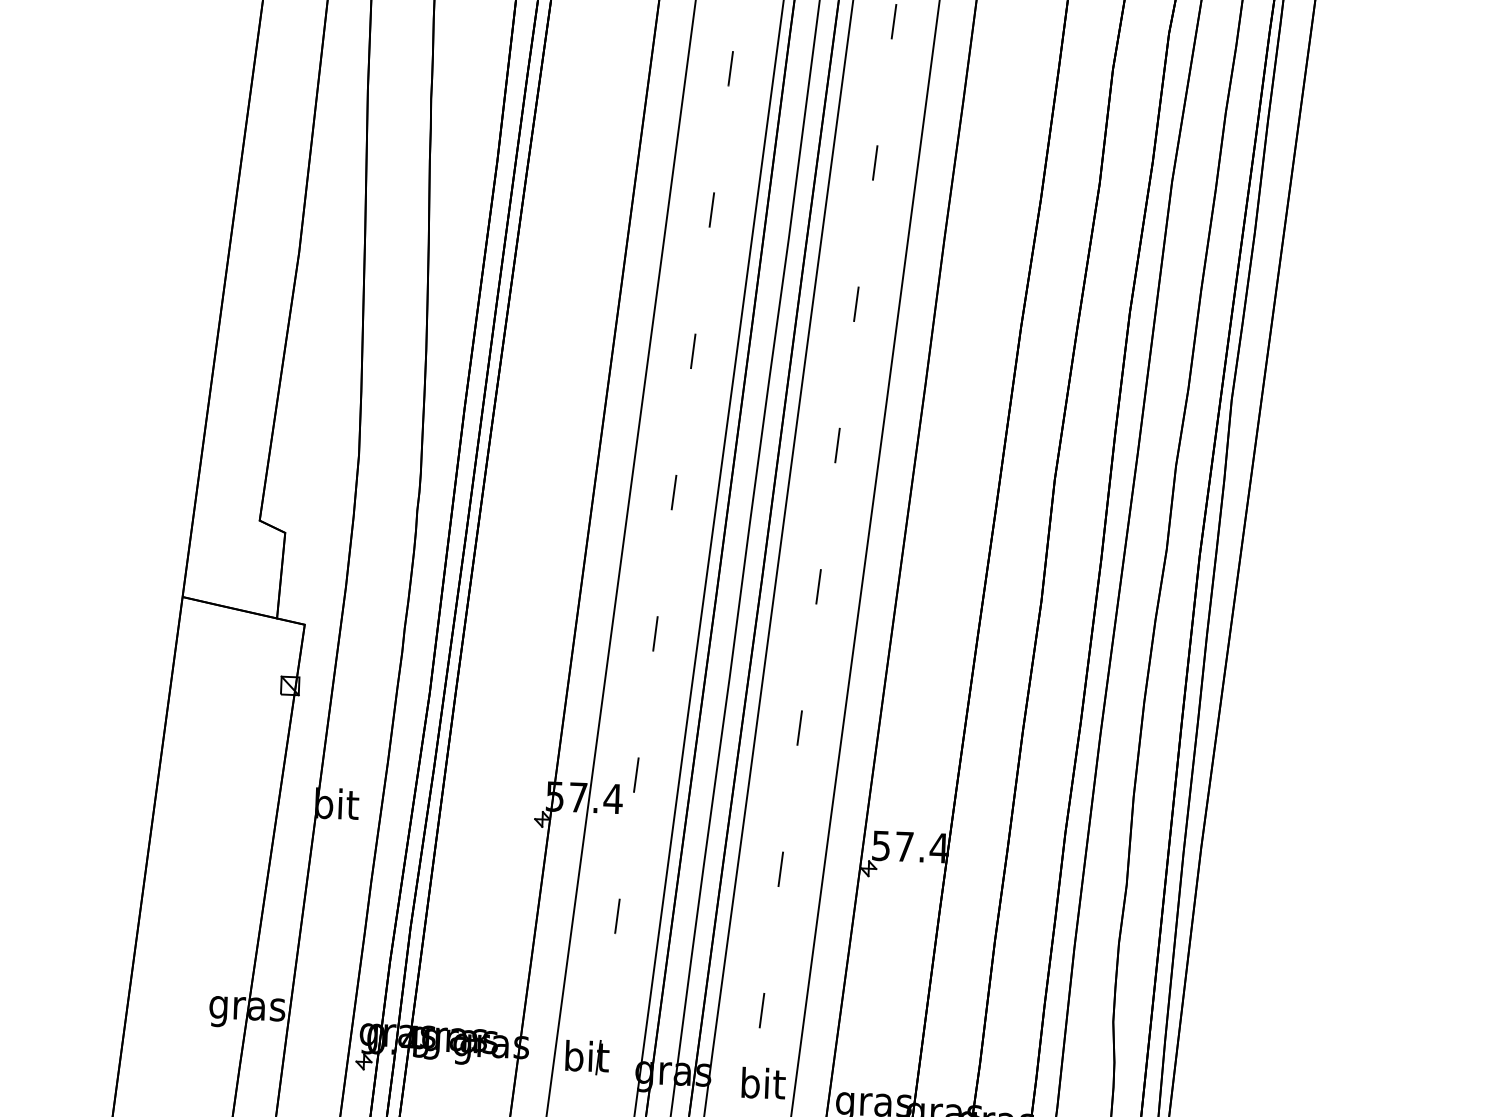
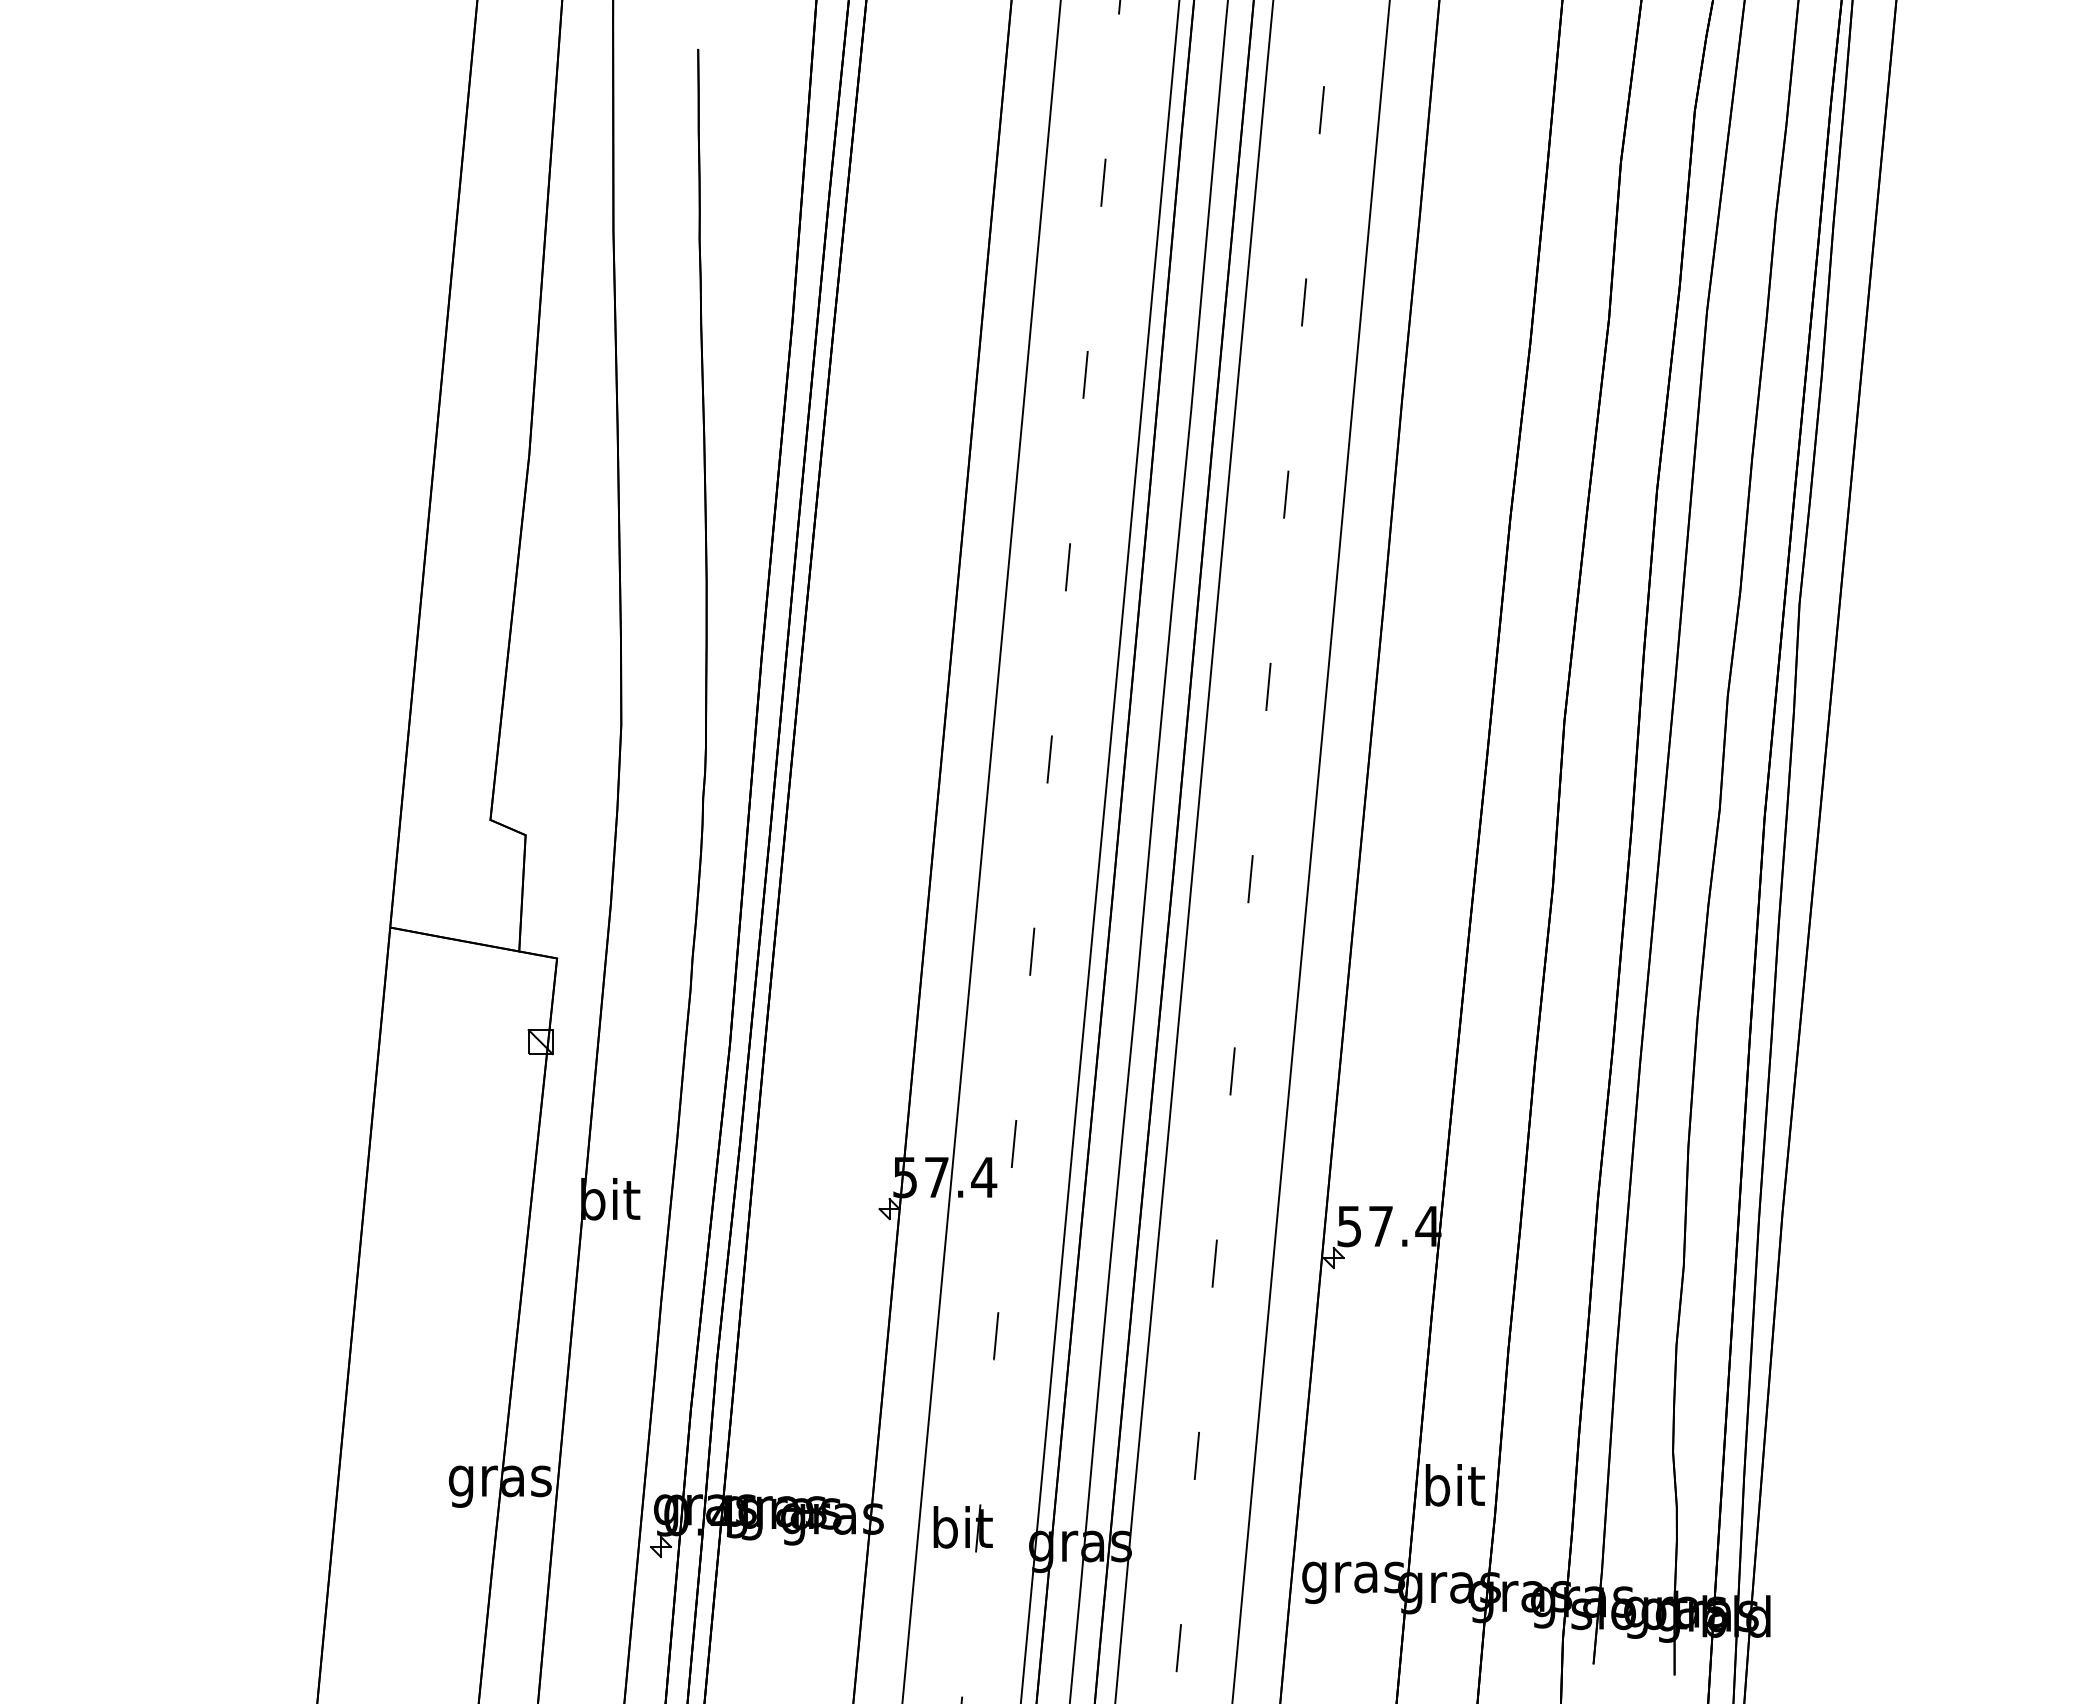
text: (763, 1083) -> (1454, 1485), moved

